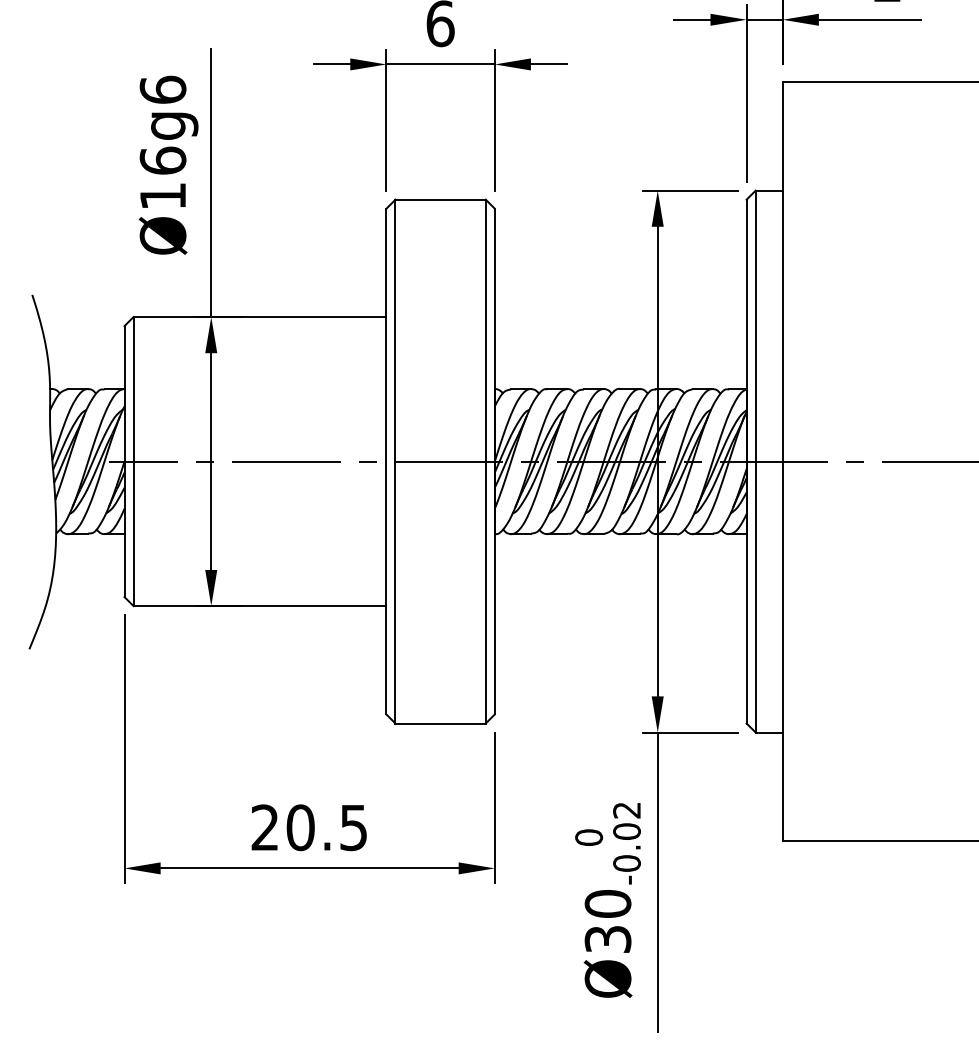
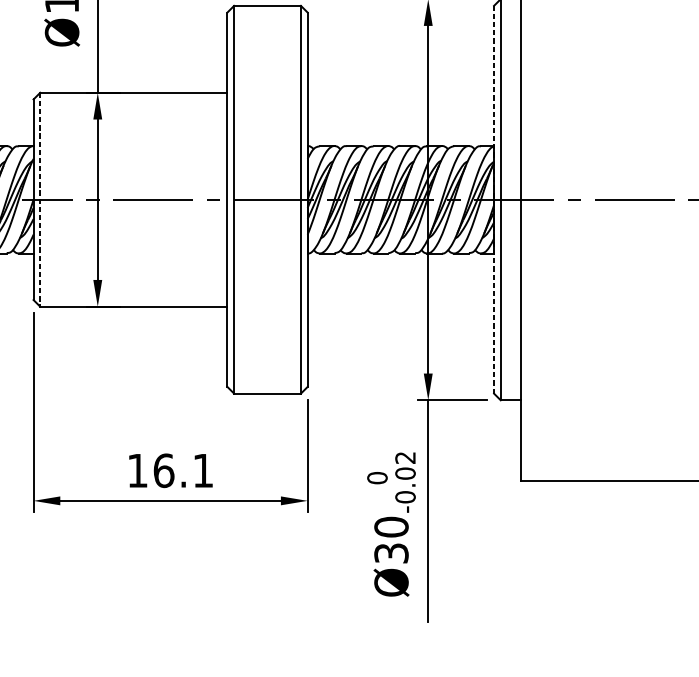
line: (133, 461) -> (40, 199), solid -> dashed
line: (746, 461) -> (493, 199), solid -> dashed
text: (308, 827) -> (169, 470), 20.5 -> 16.1

